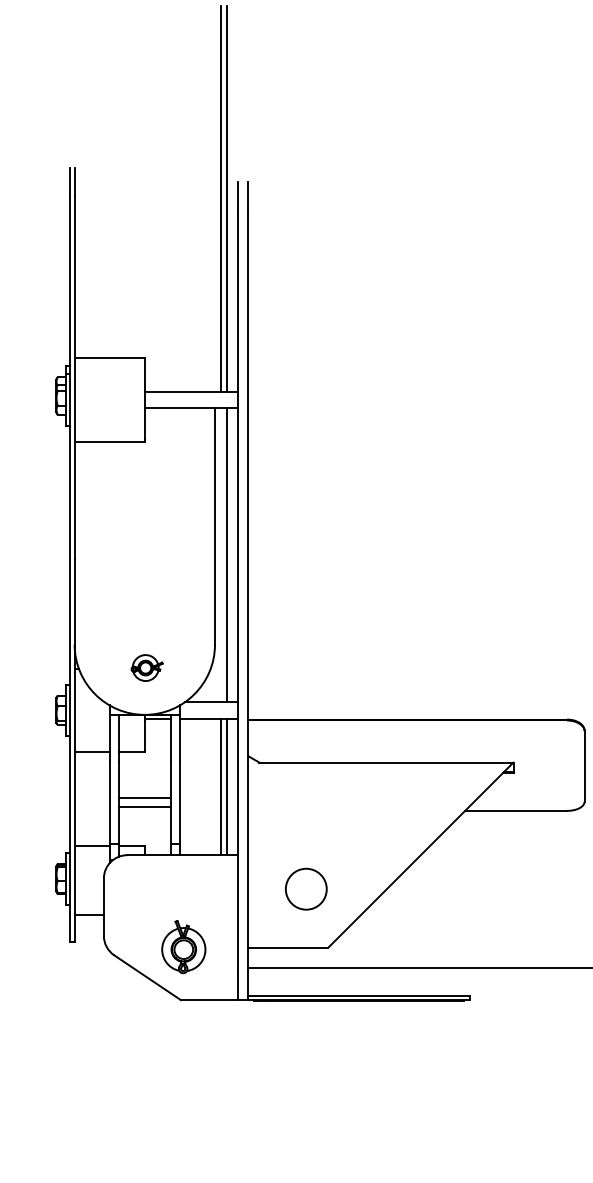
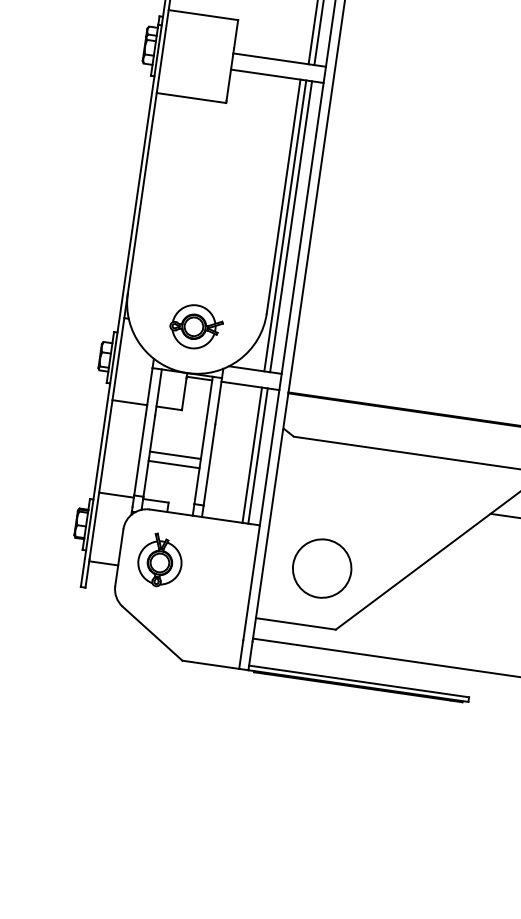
line: (220, 555) -> (284, 226), added
part: (146, 667) -> (195, 326), size x1.67
circle: (306, 889) -> (322, 569), size x1.43
part: (183, 947) -> (159, 560), moved

